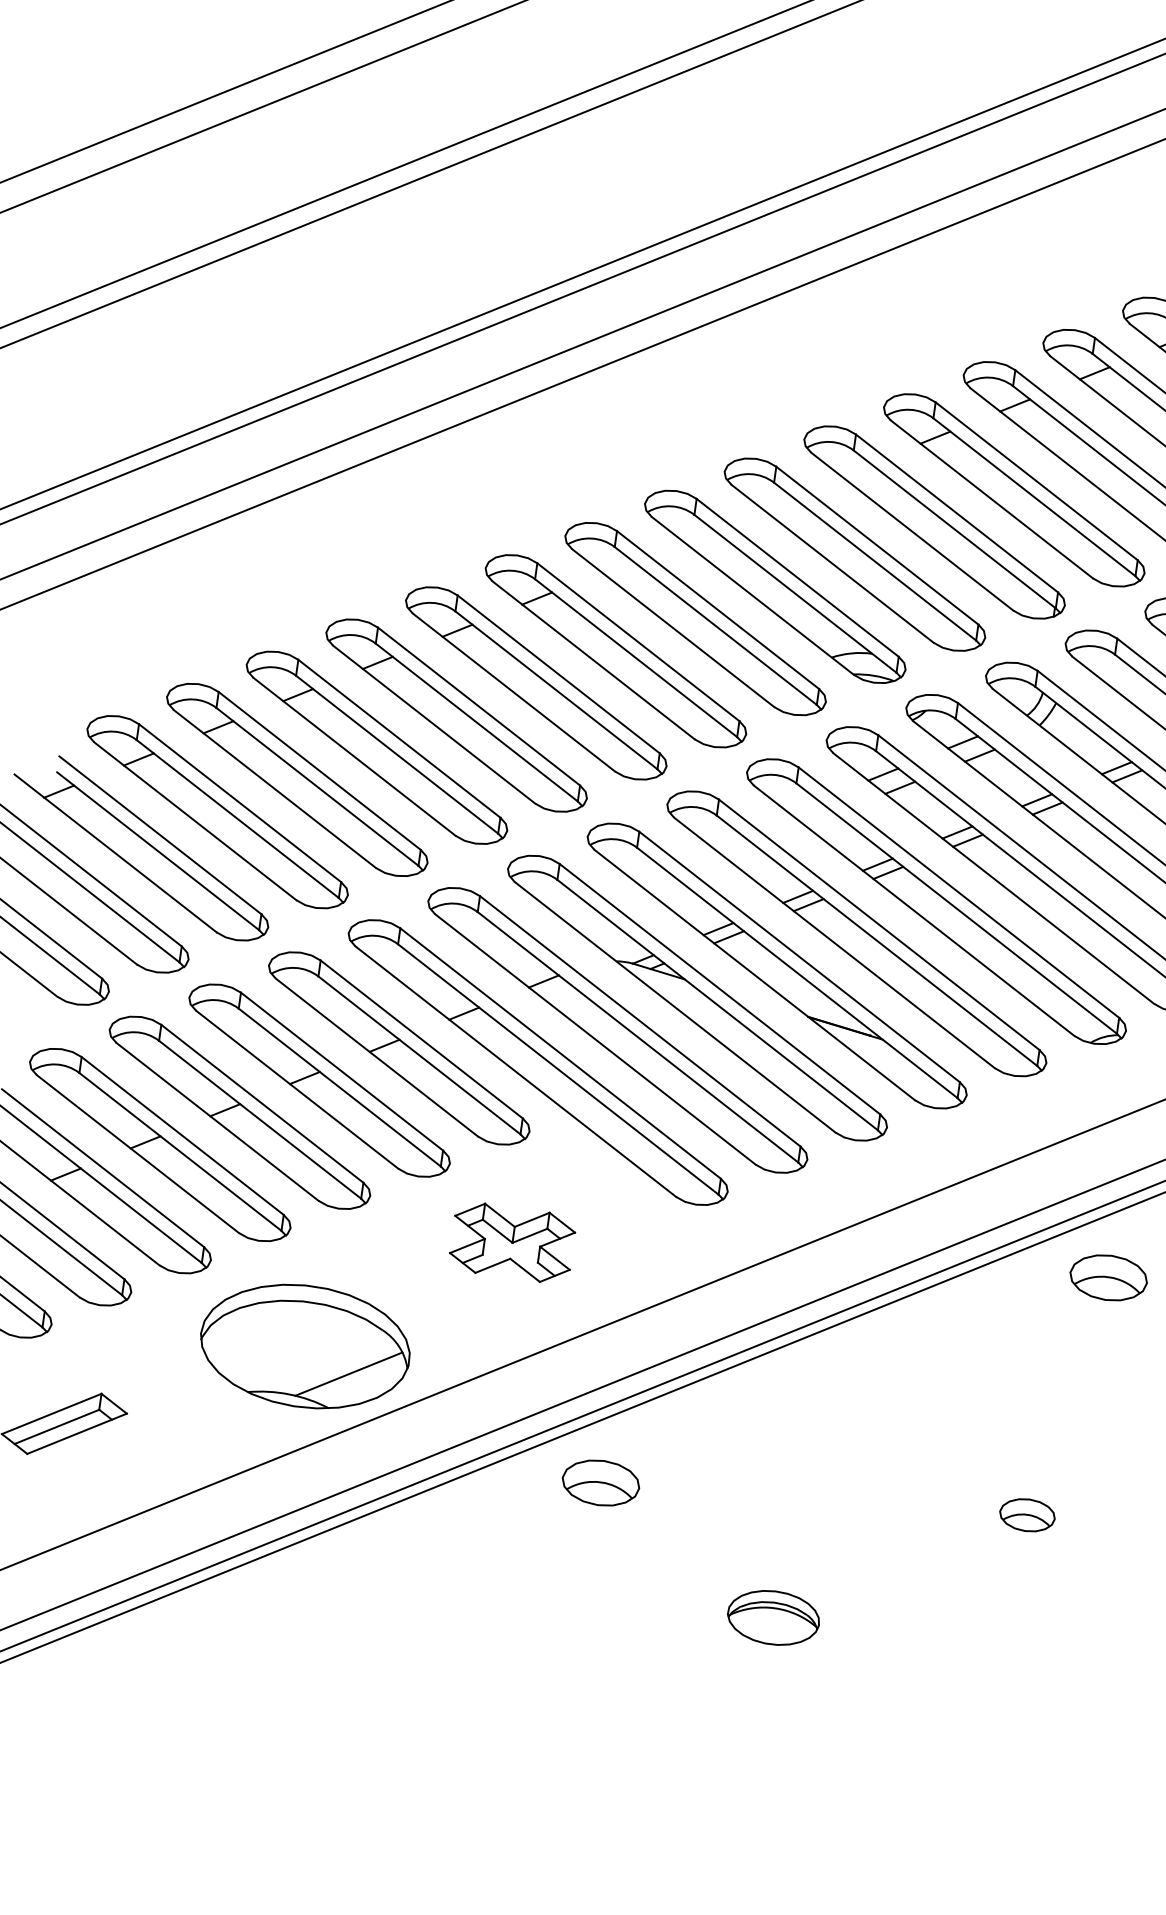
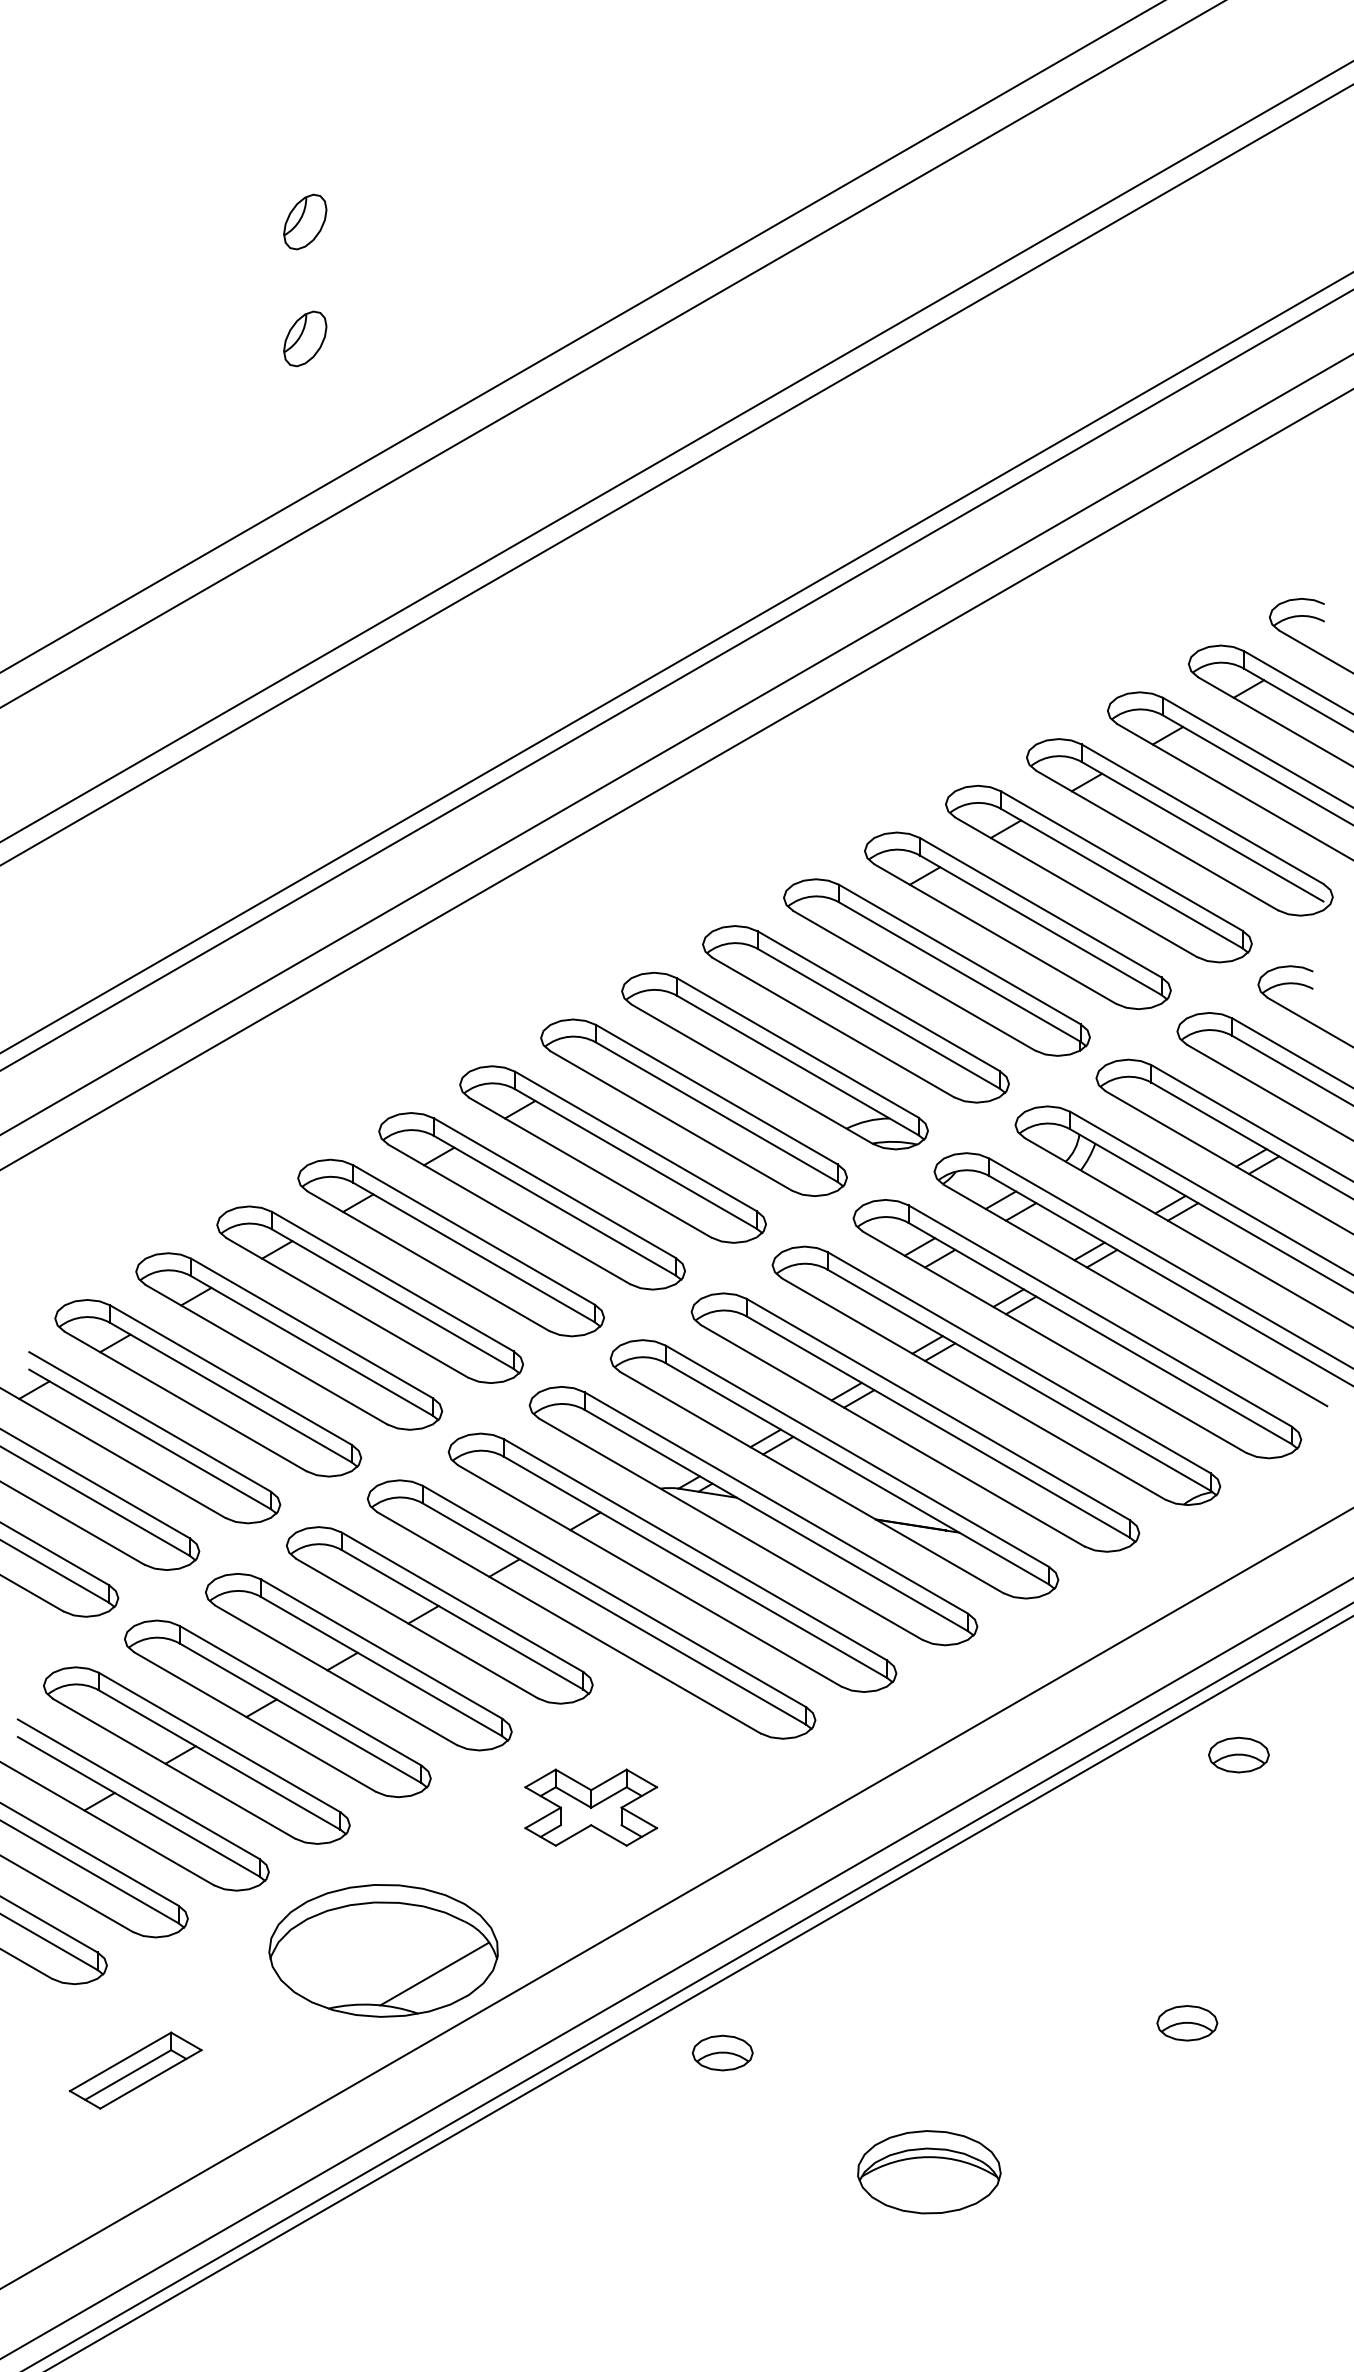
part: (1108, 1277) -> (1238, 1754), size x0.71
part: (600, 1482) -> (722, 2052), size x0.71
part: (773, 1618) -> (929, 2172), size x1.43

